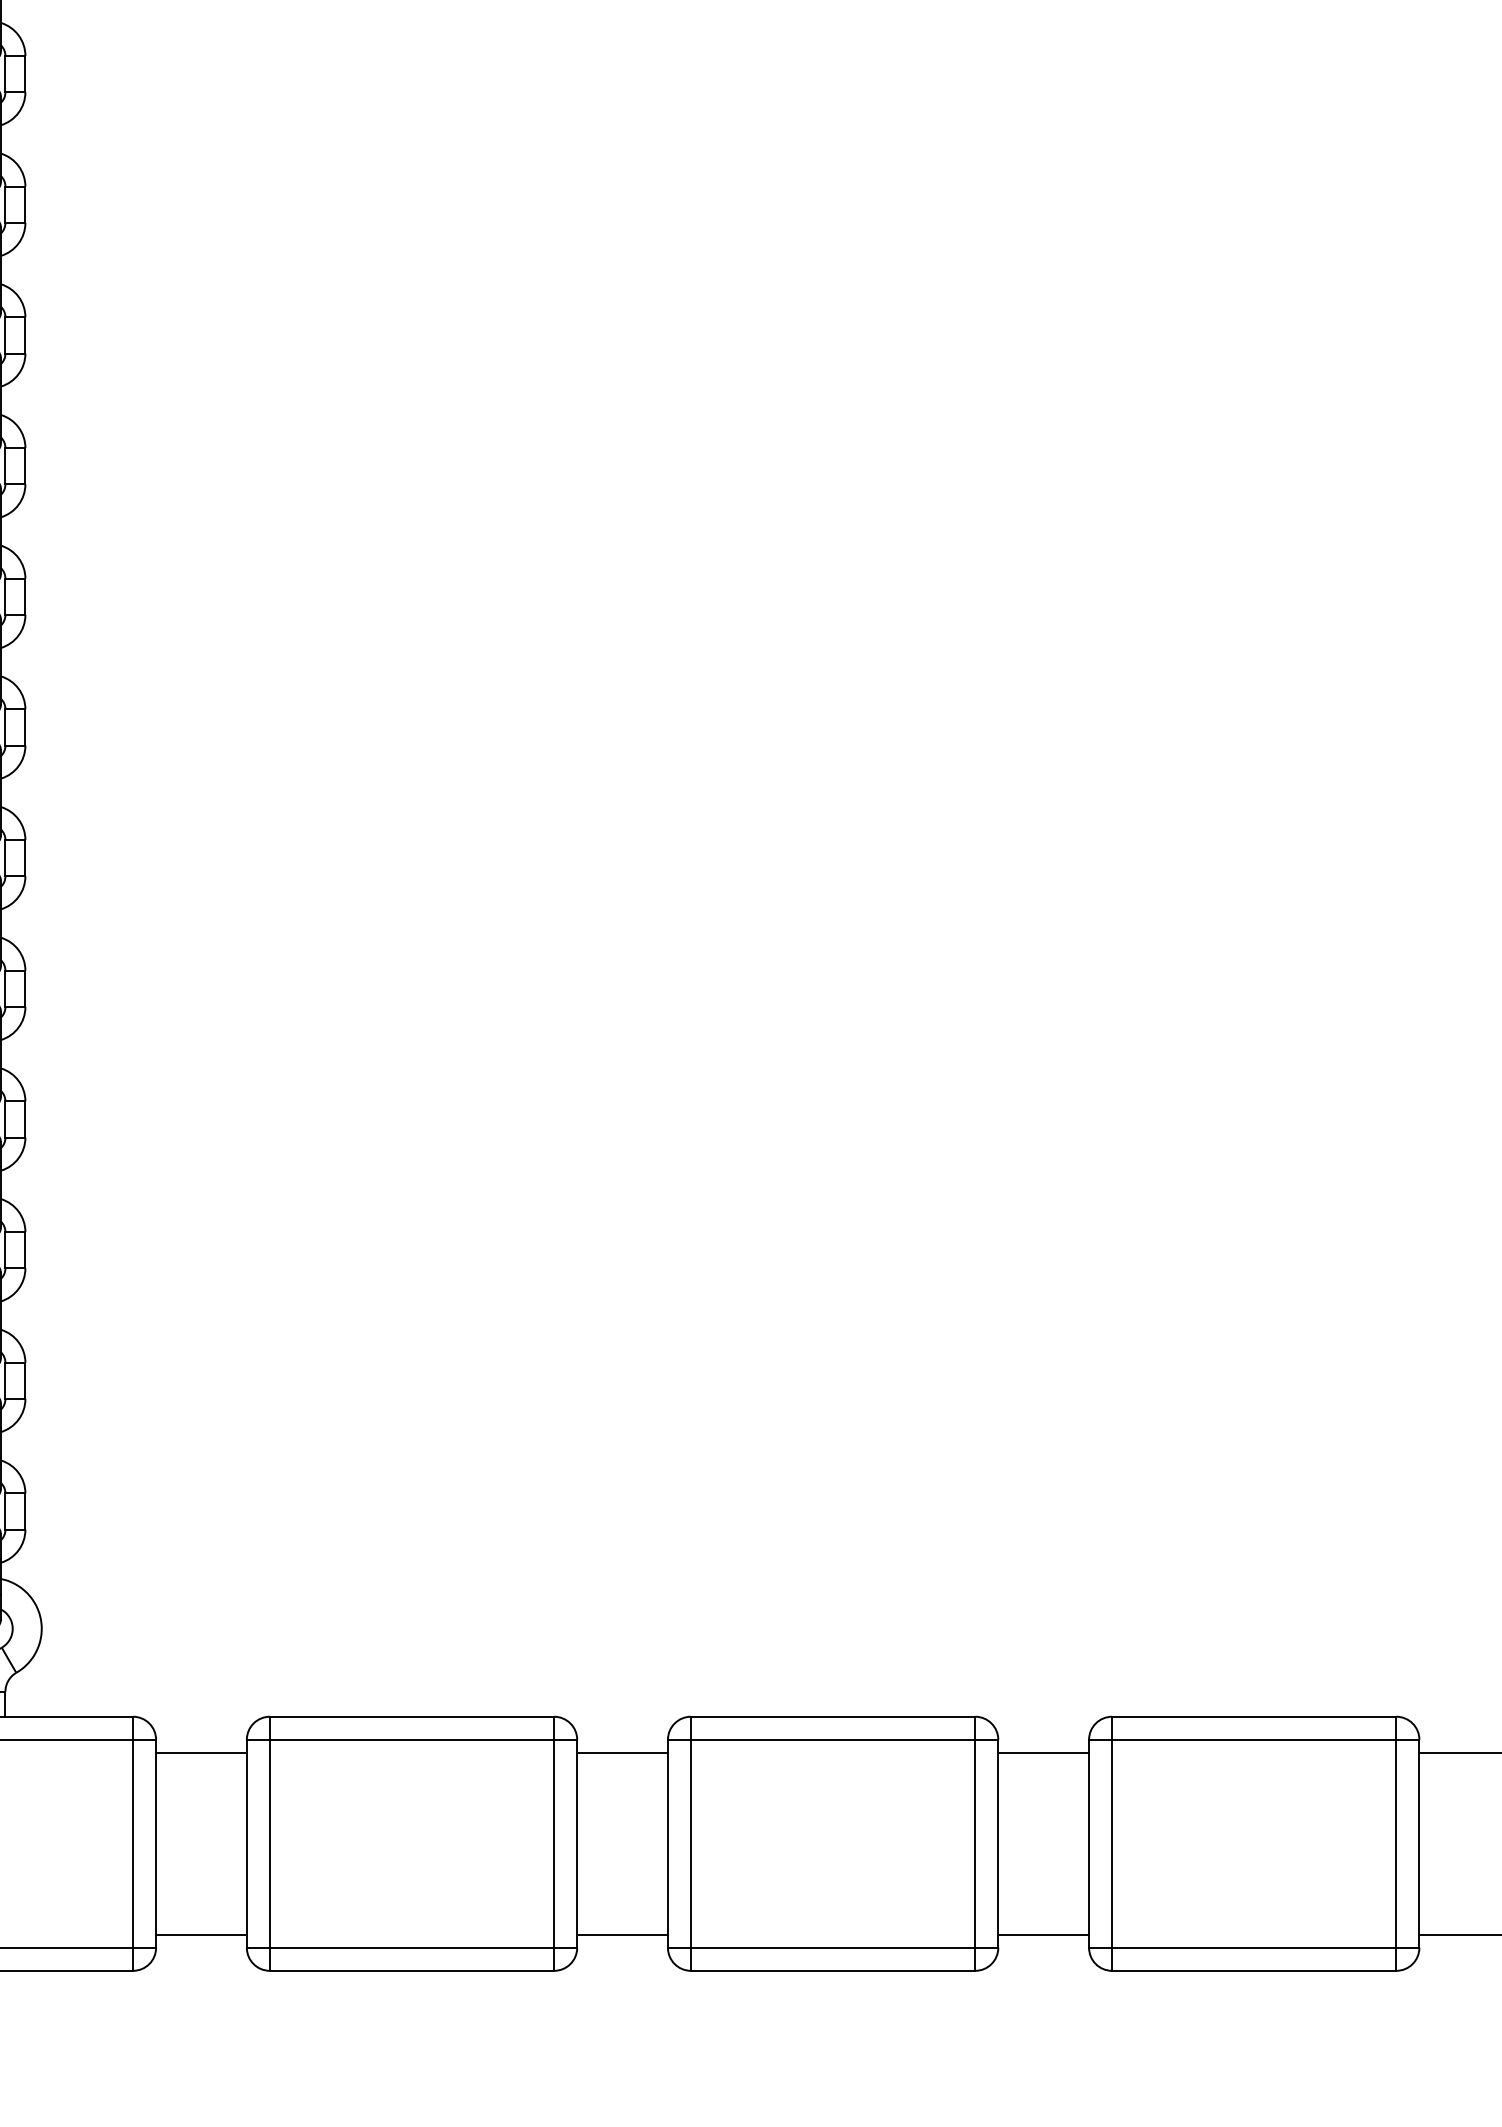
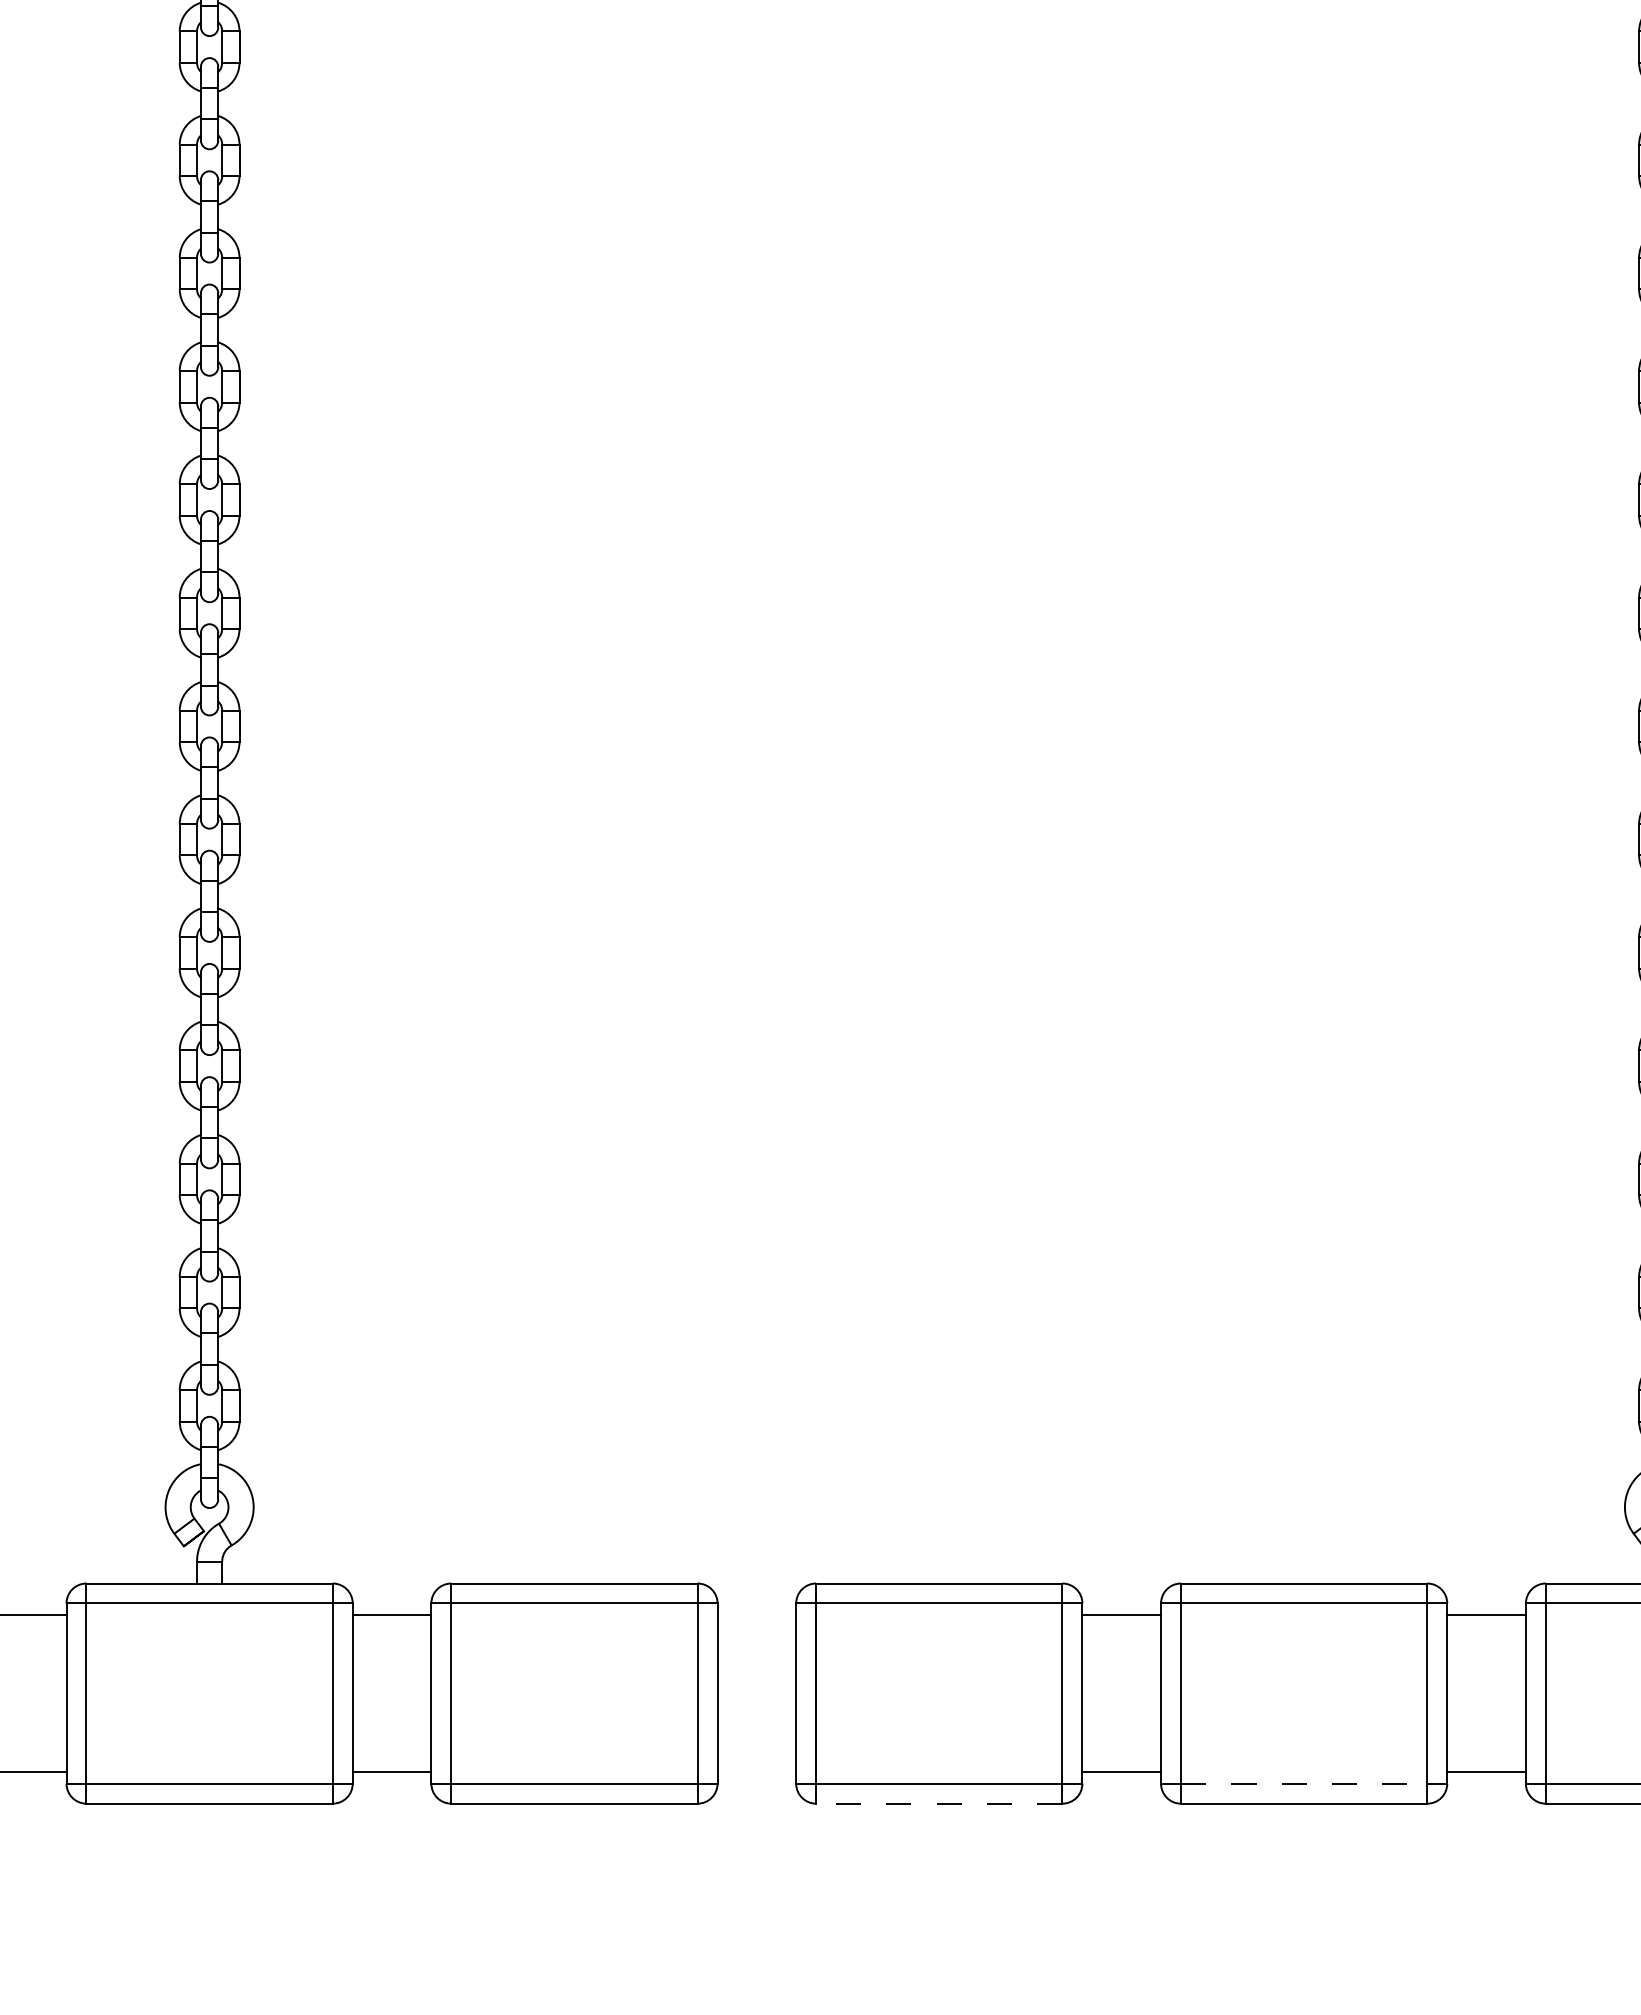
line: (622, 1752) -> (756, 1614), removed
line: (622, 1934) -> (756, 1772), removed
line: (1254, 1947) -> (1304, 1783), solid -> dashed
line: (832, 1970) -> (938, 1803), solid -> dashed

